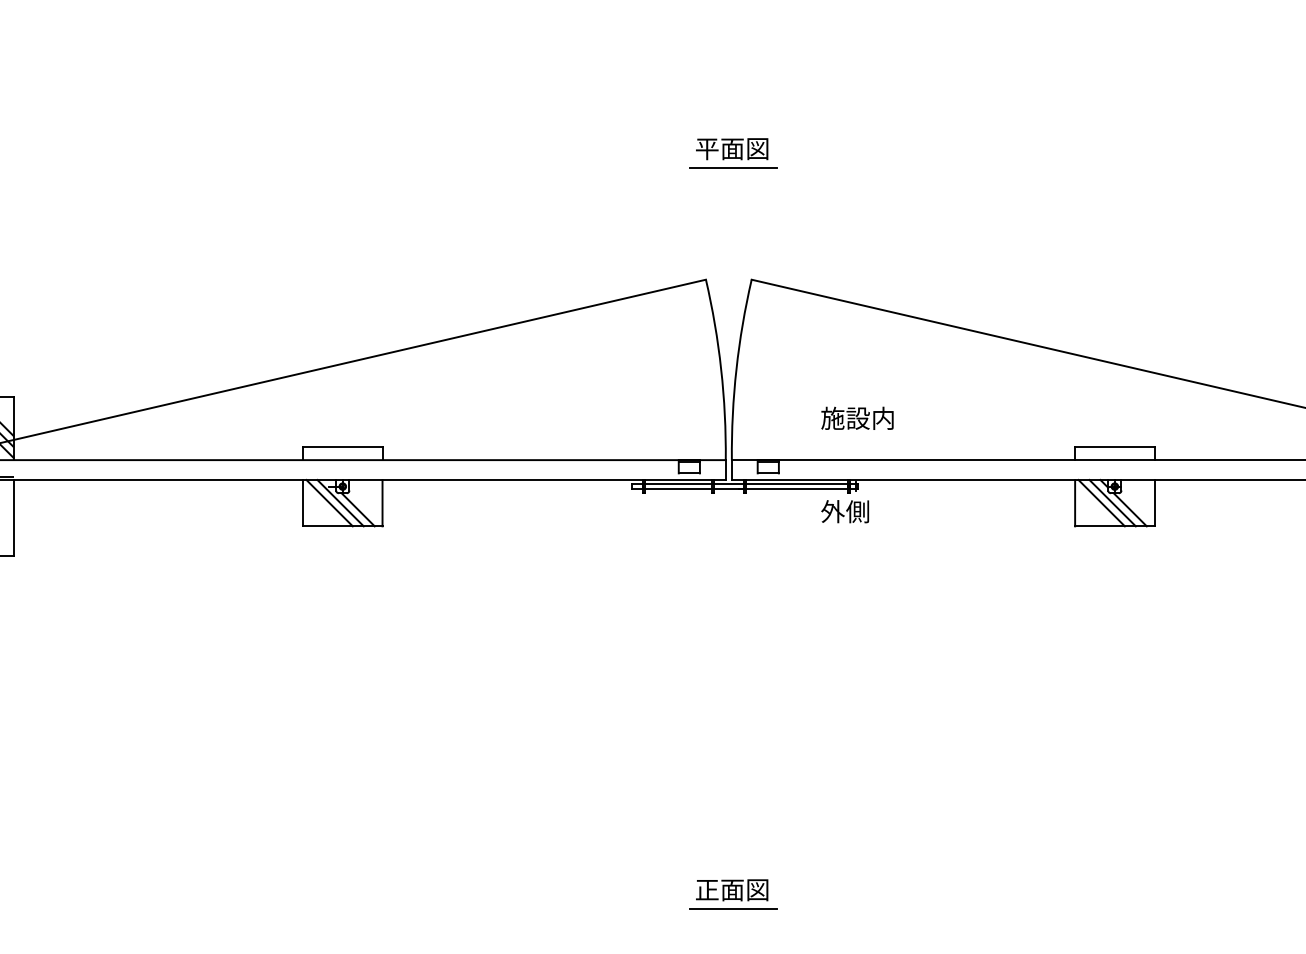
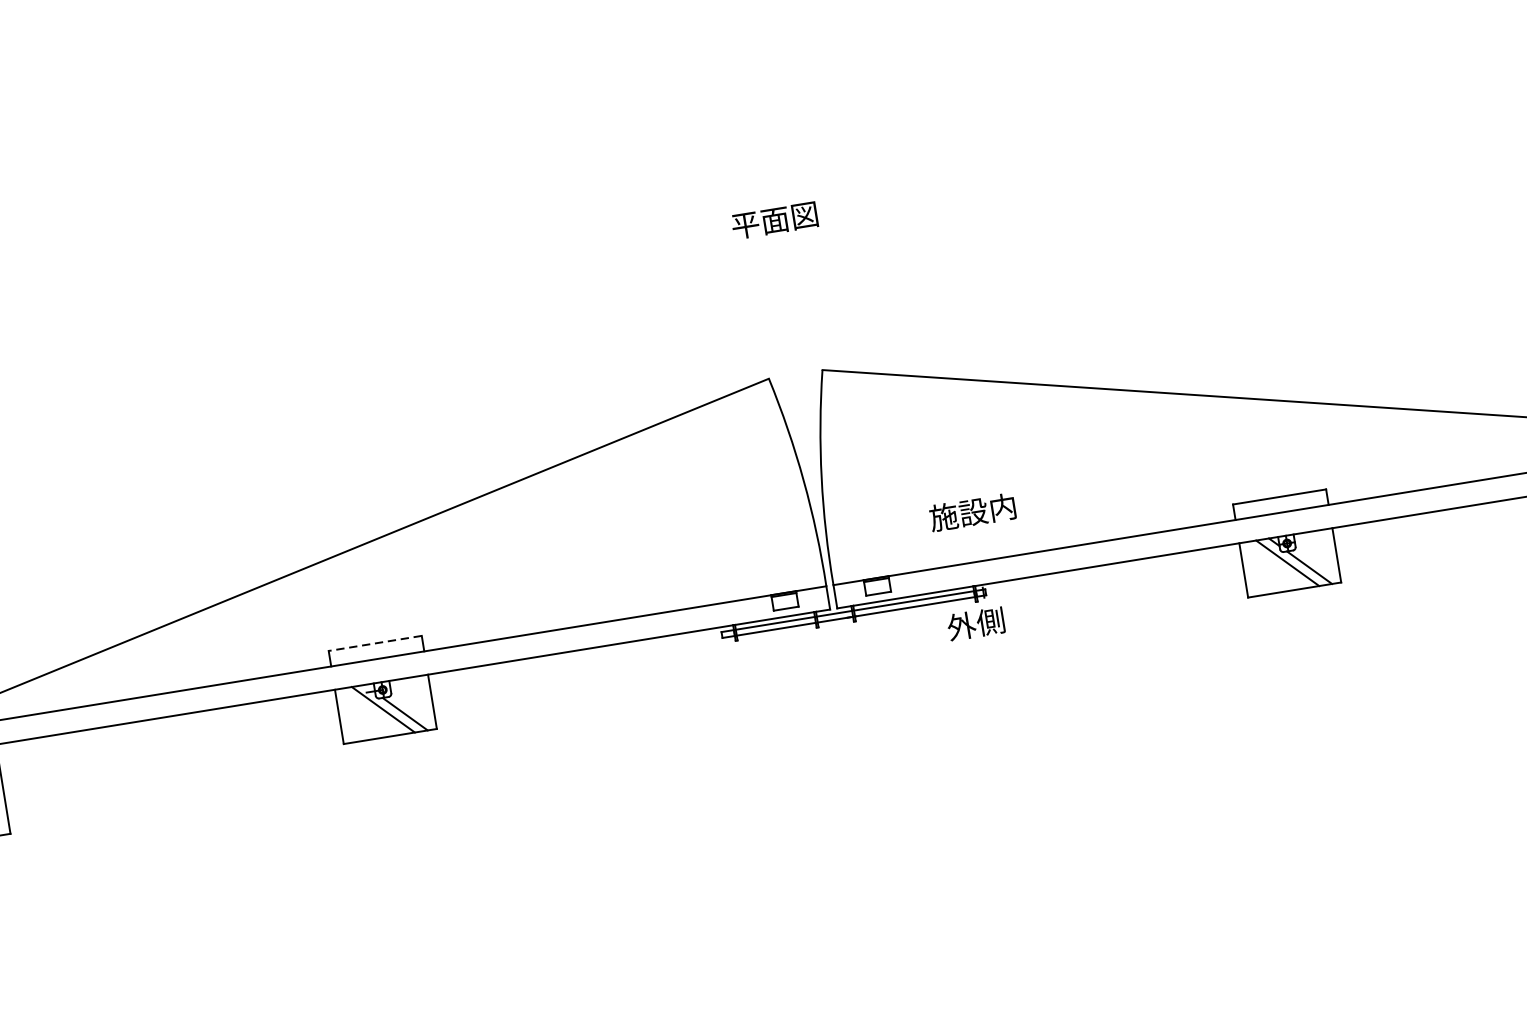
line: (733, 167) -> (779, 242), removed
line: (342, 446) -> (374, 643), solid -> dashed
line: (329, 503) -> (370, 712), removed
line: (1101, 503) -> (1274, 565), removed

